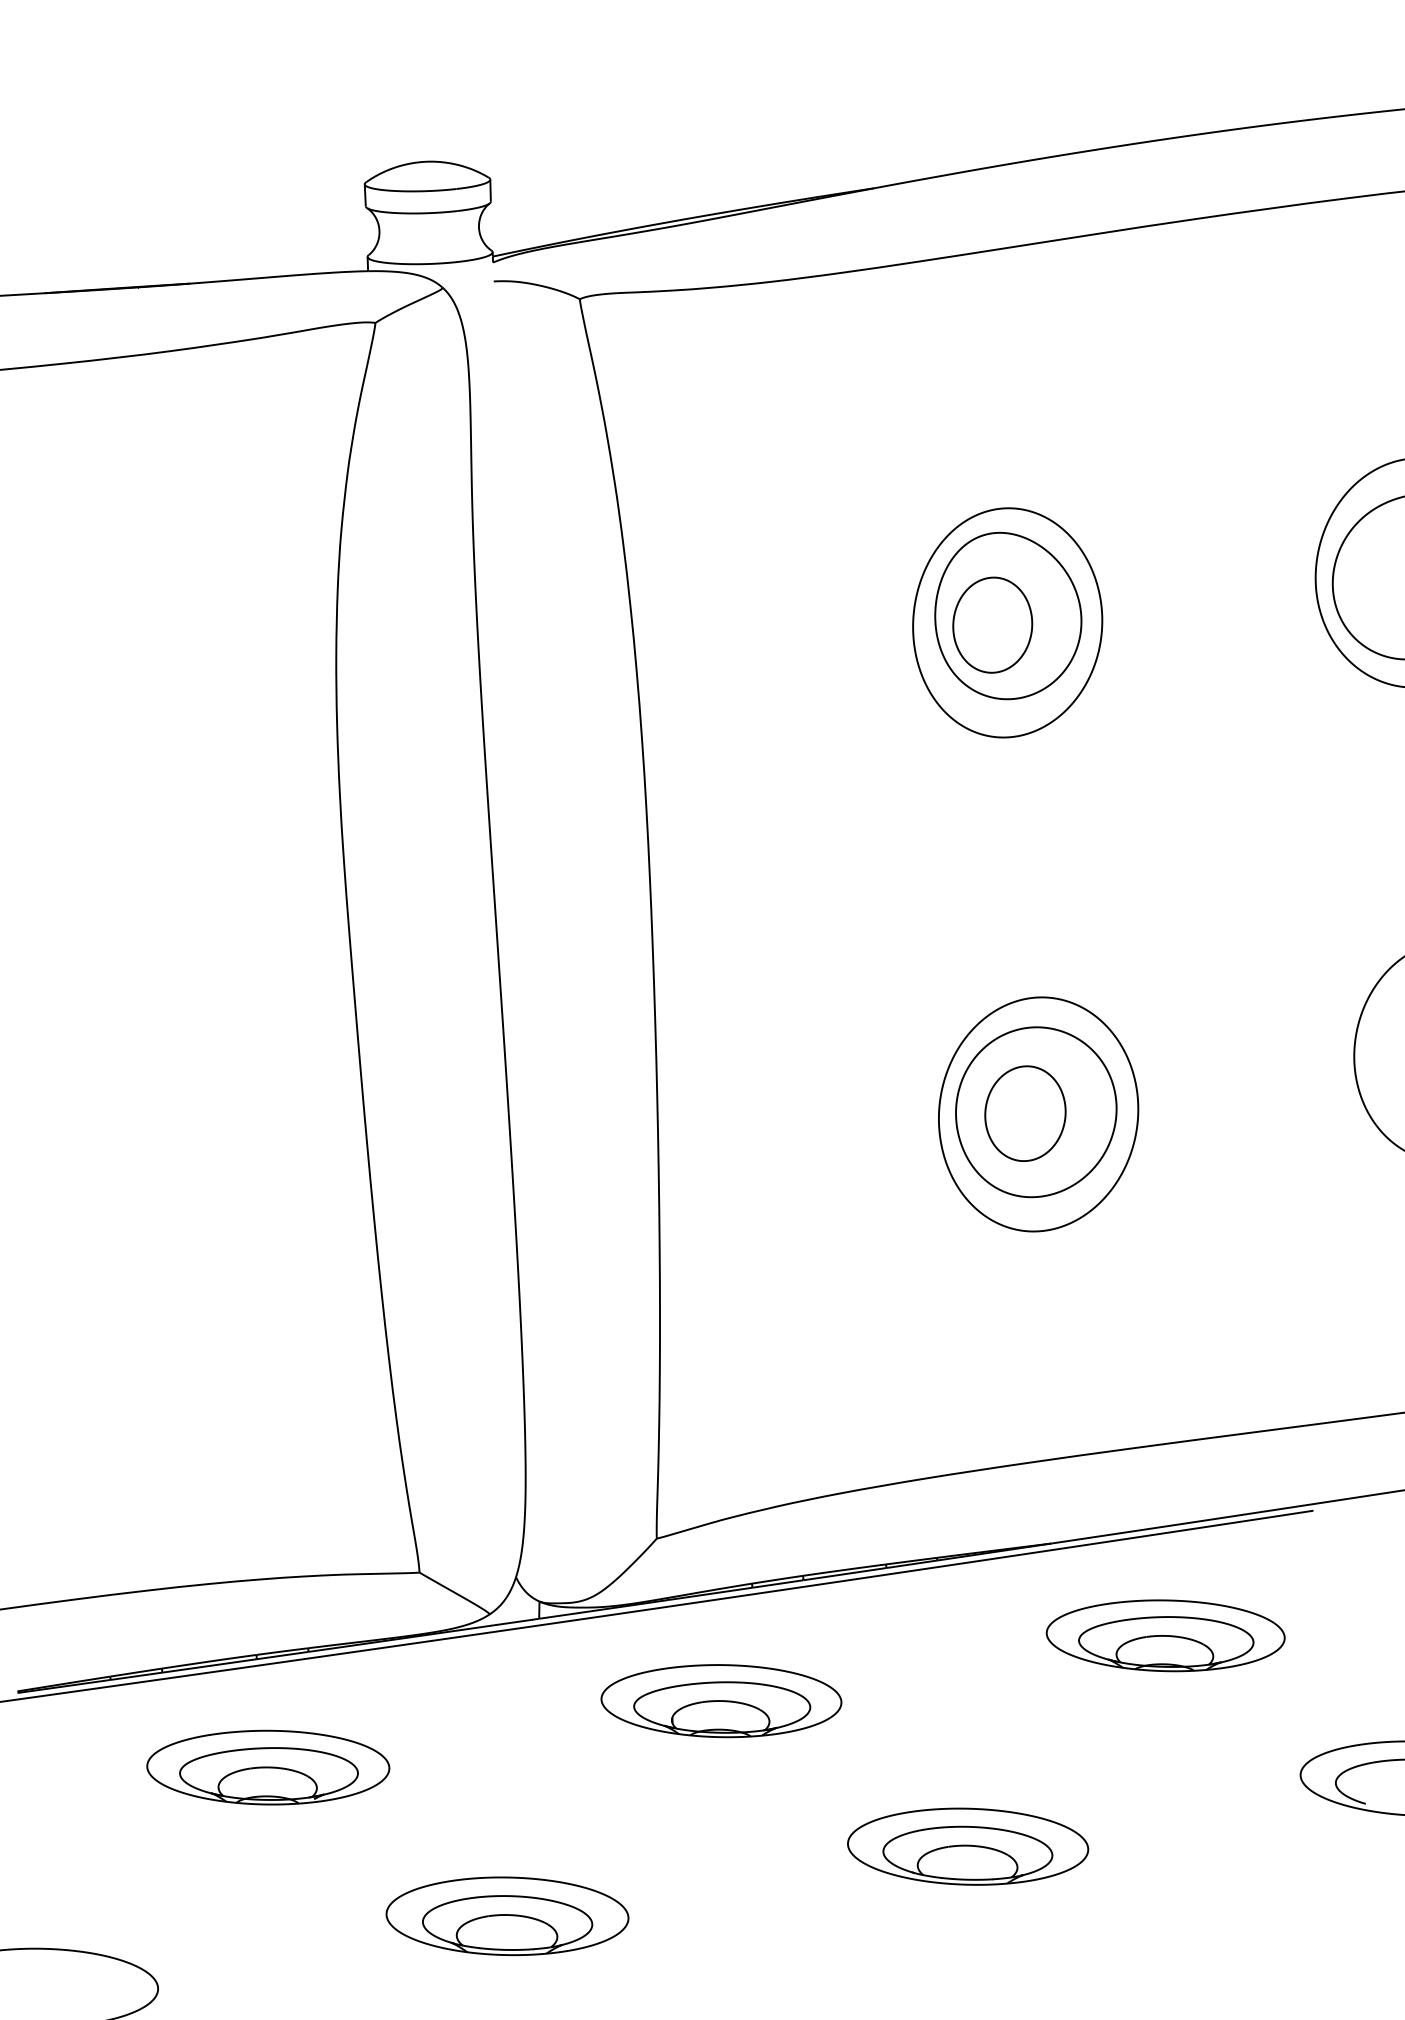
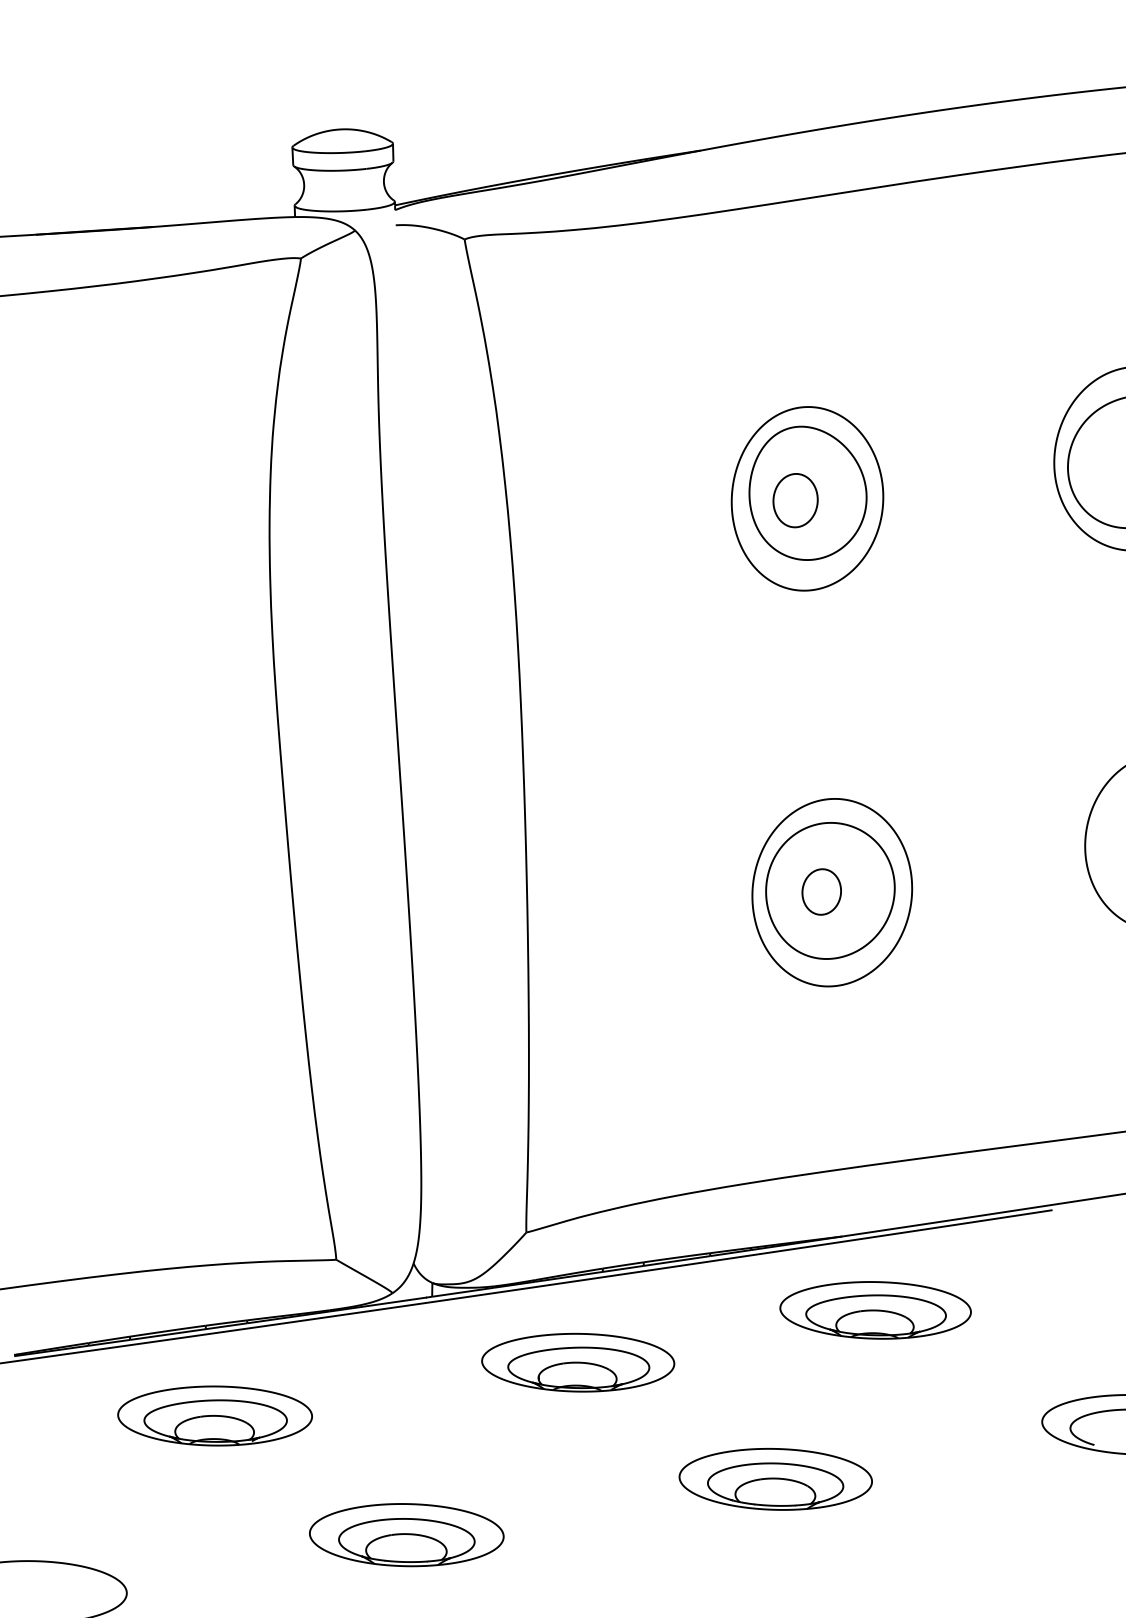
part: (992, 624) -> (795, 500), size x0.7
part: (1025, 1113) -> (821, 891), size x0.6
part: (1165, 1635) -> (875, 1310), moved

